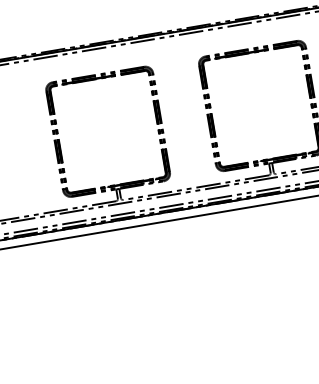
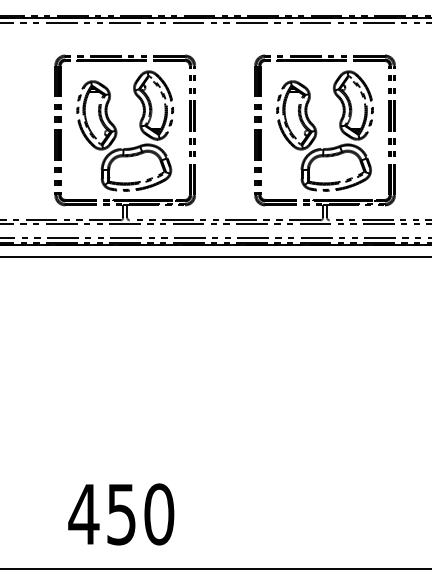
part: (255, 107) -> (317, 131), added
part: (102, 132) -> (117, 130), added

